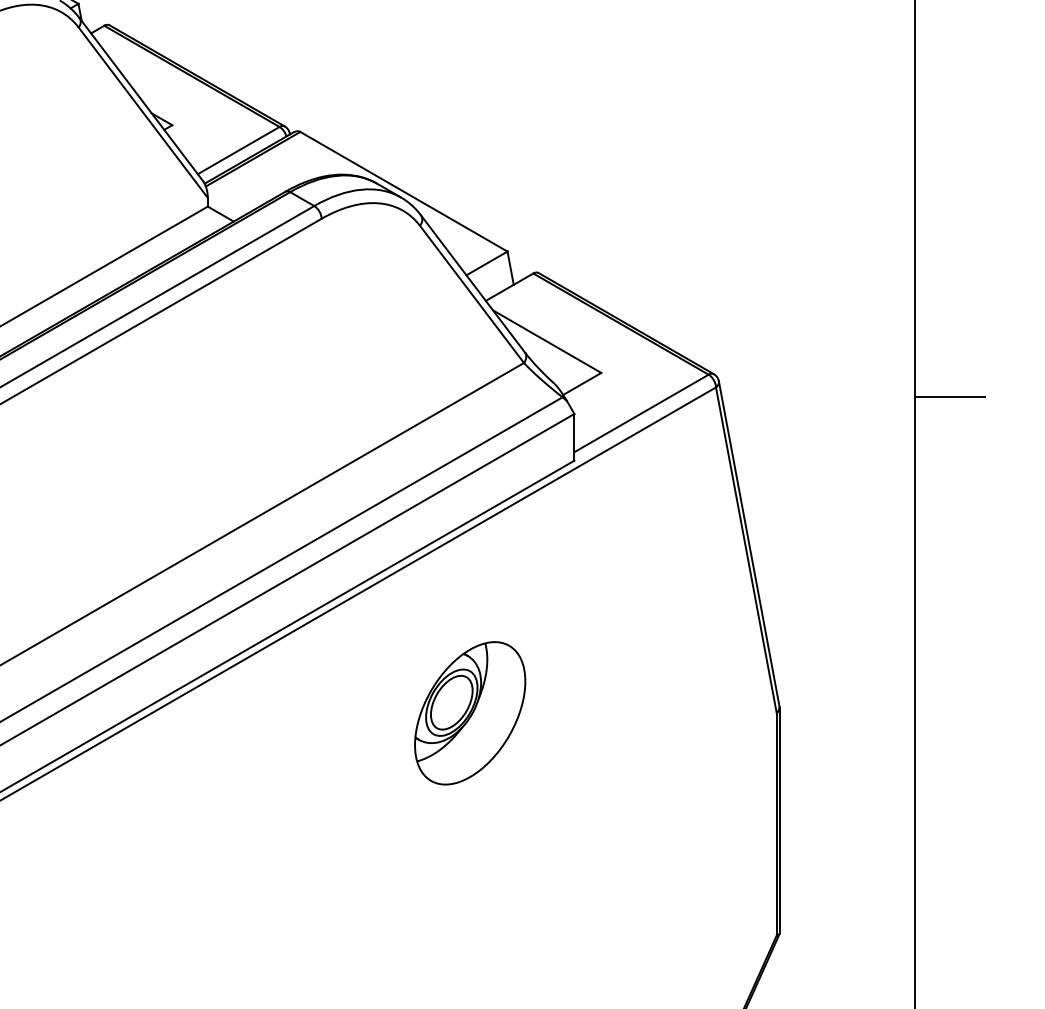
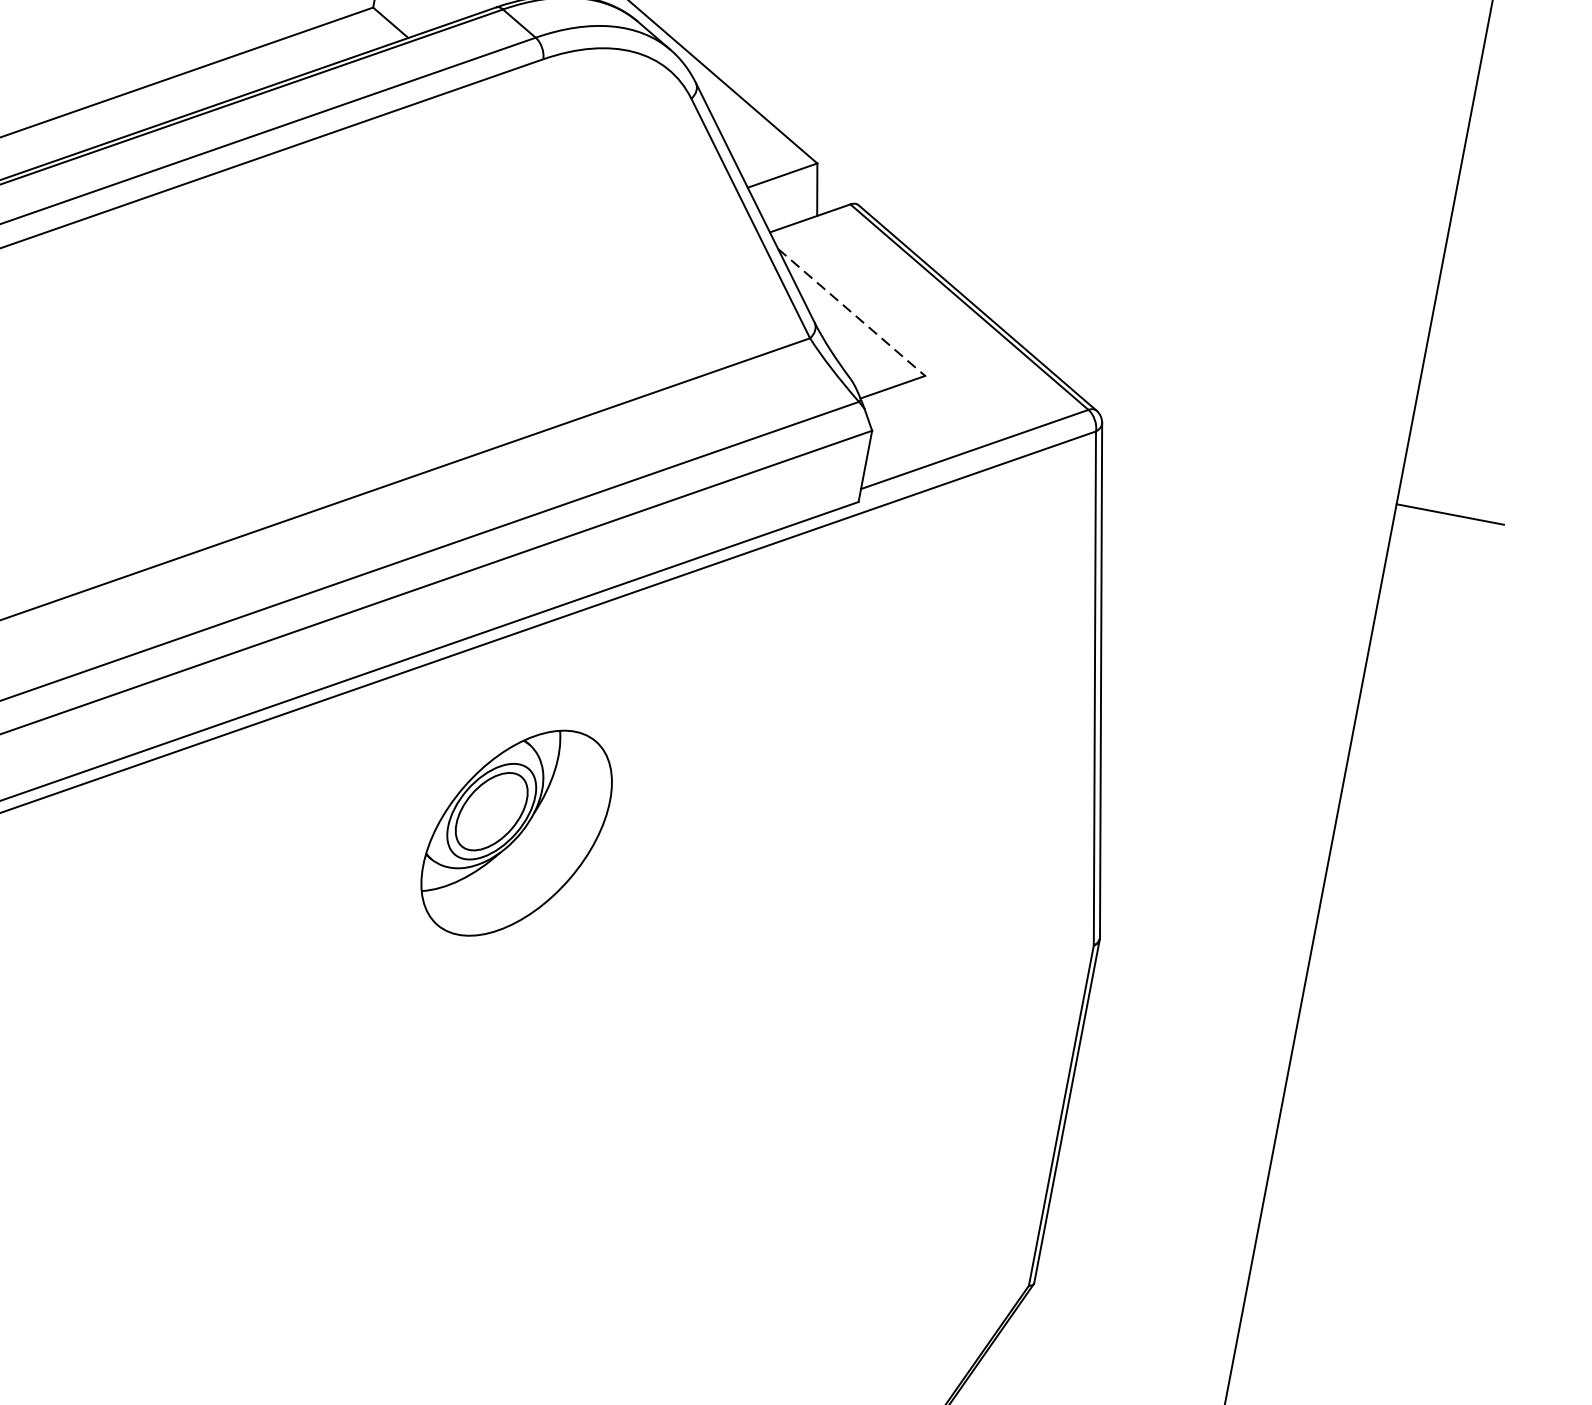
line: (547, 341) -> (852, 312), solid -> dashed
part: (470, 713) -> (517, 833), moved

